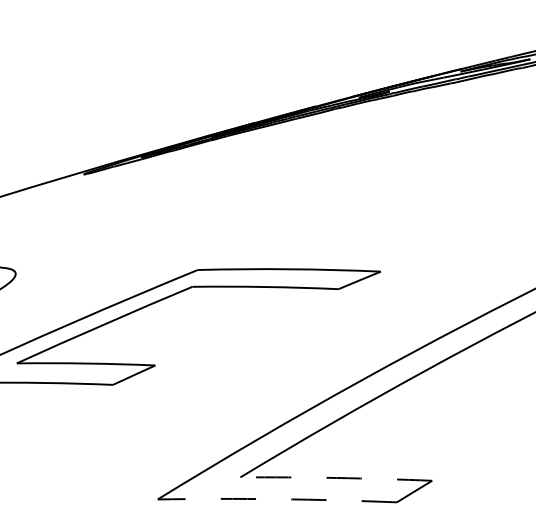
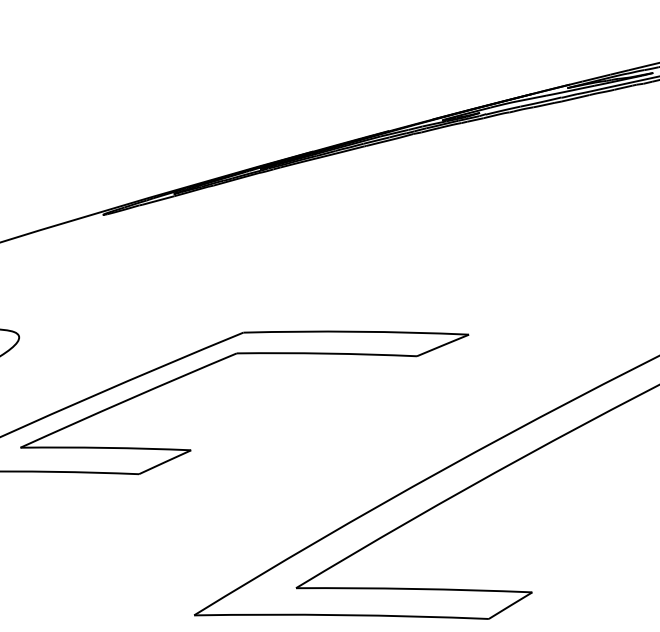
arc: (336, 477) -> (414, 588), dashed -> solid
arc: (277, 499) -> (341, 615), dashed -> solid

